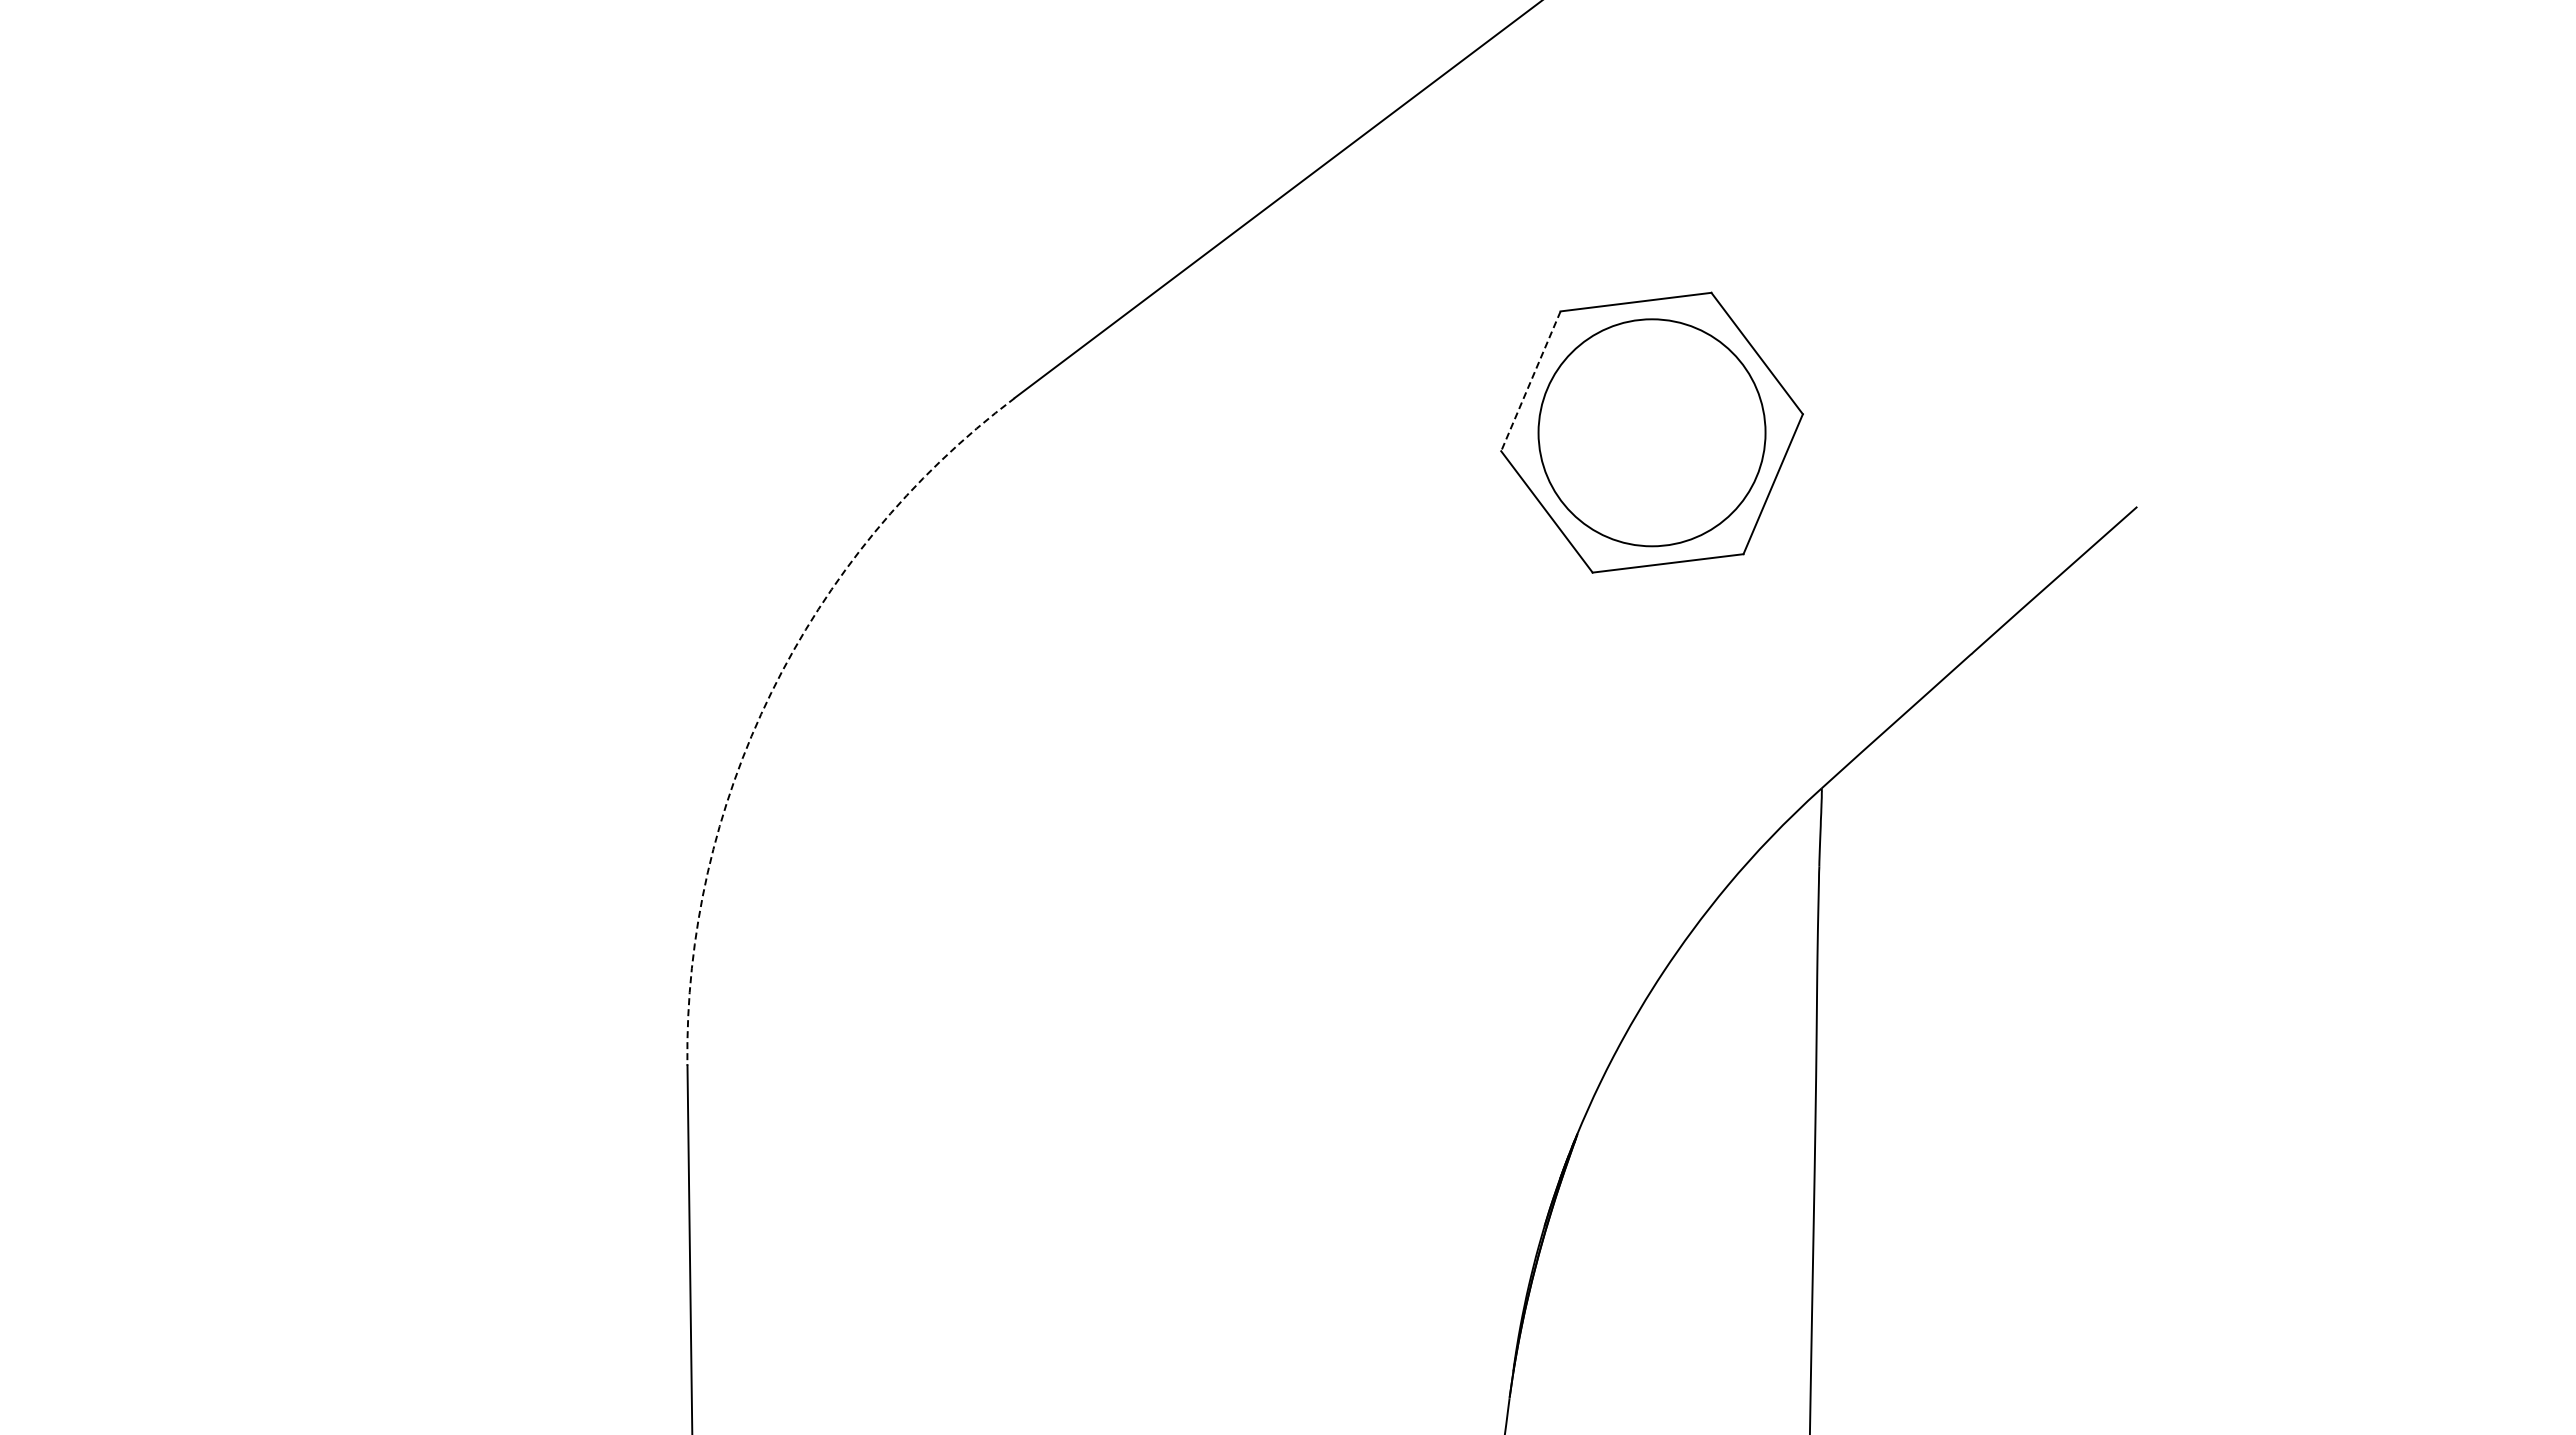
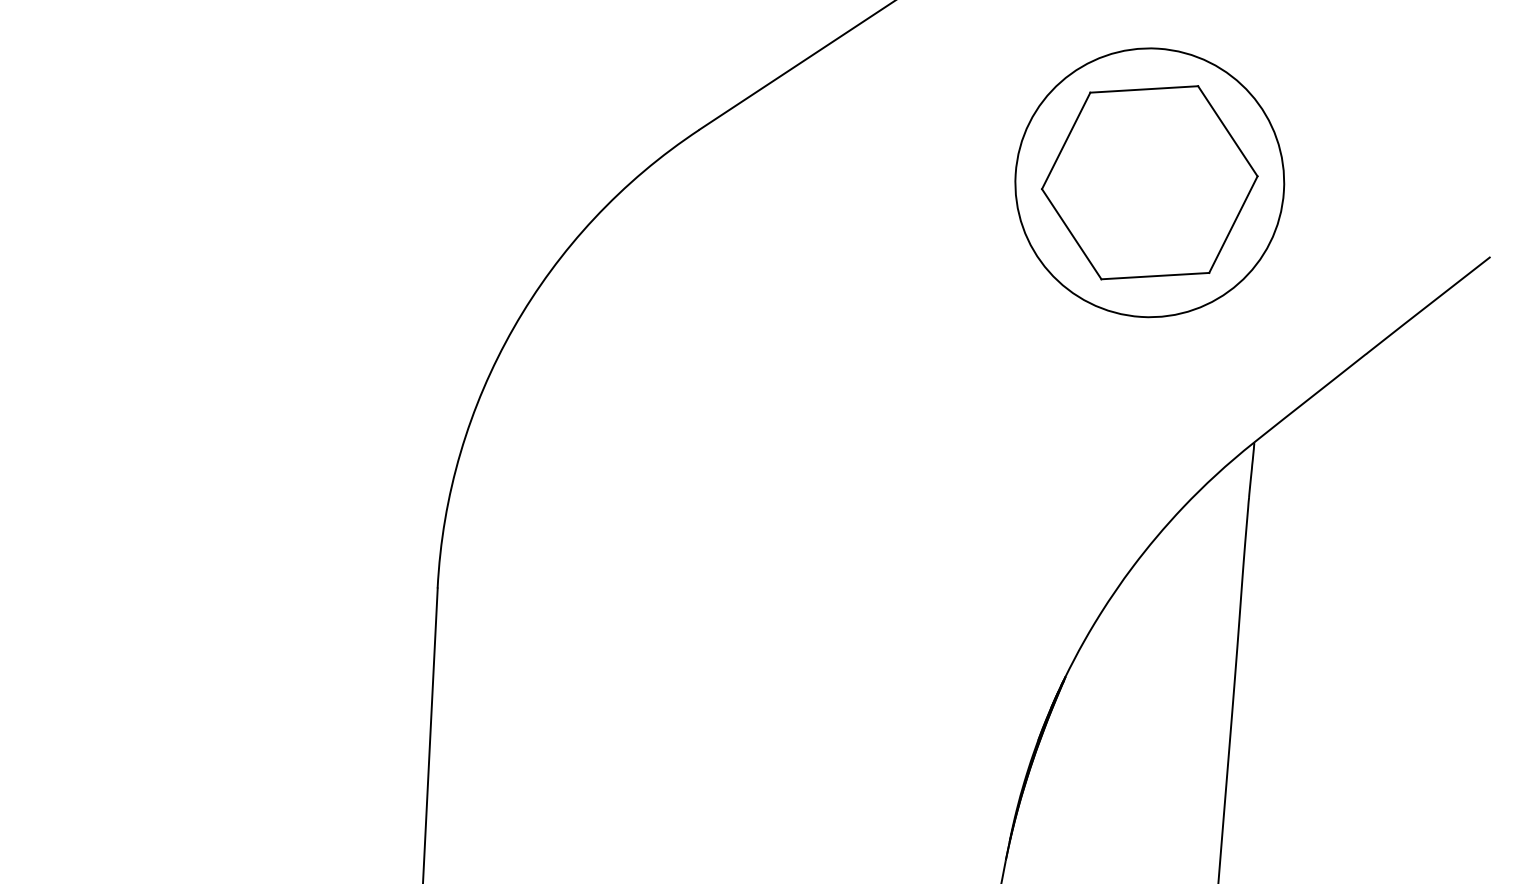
line: (1530, 381) -> (1065, 141), dashed -> solid
circle: (1651, 432) -> (1149, 182), size x1.67
arc: (771, 692) -> (513, 327), dashed -> solid

